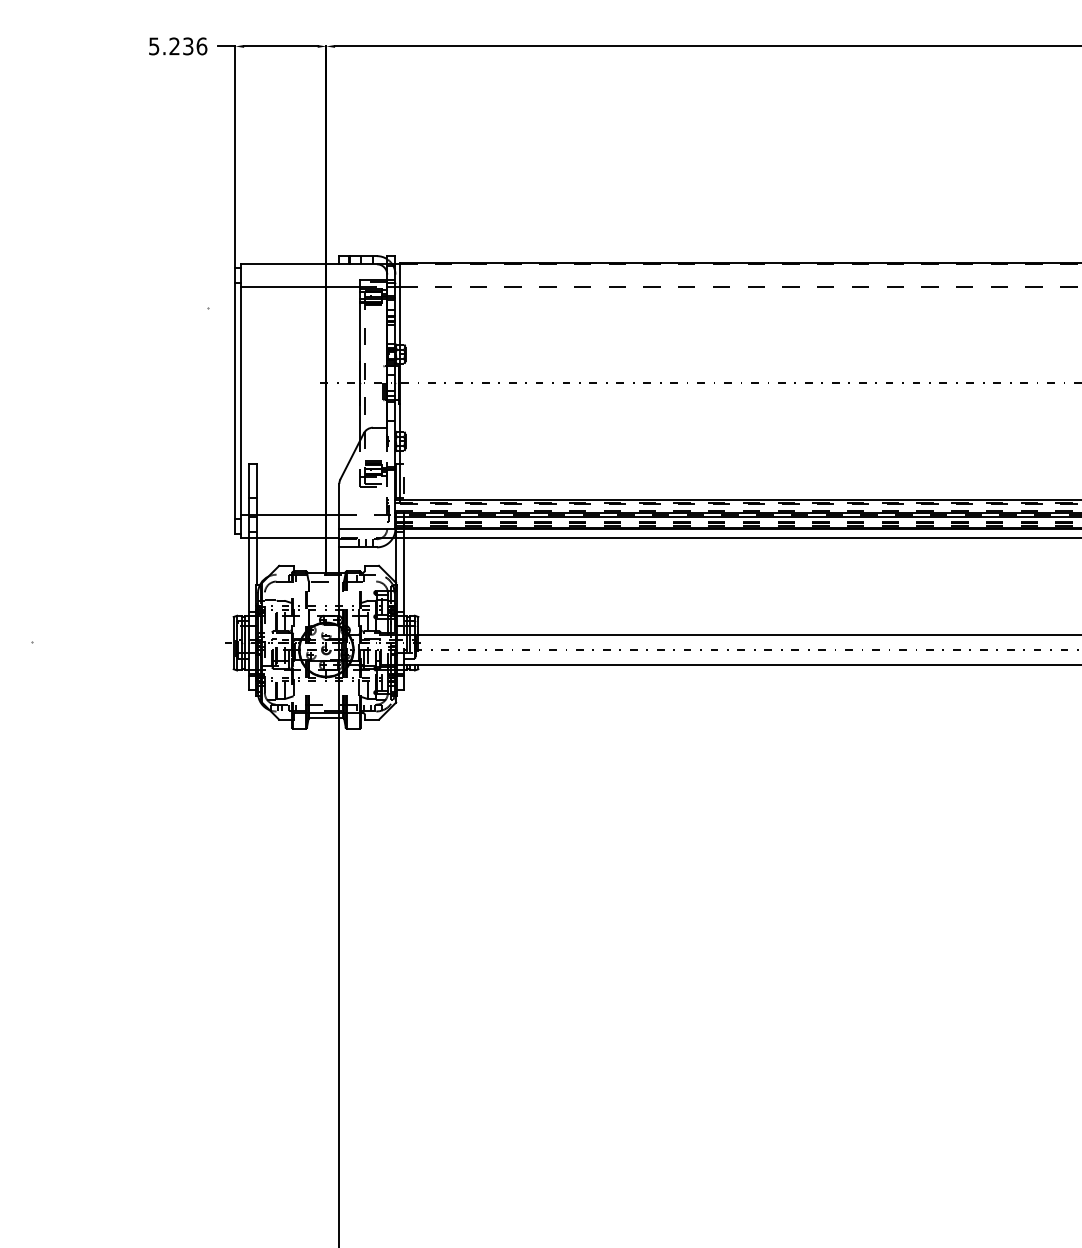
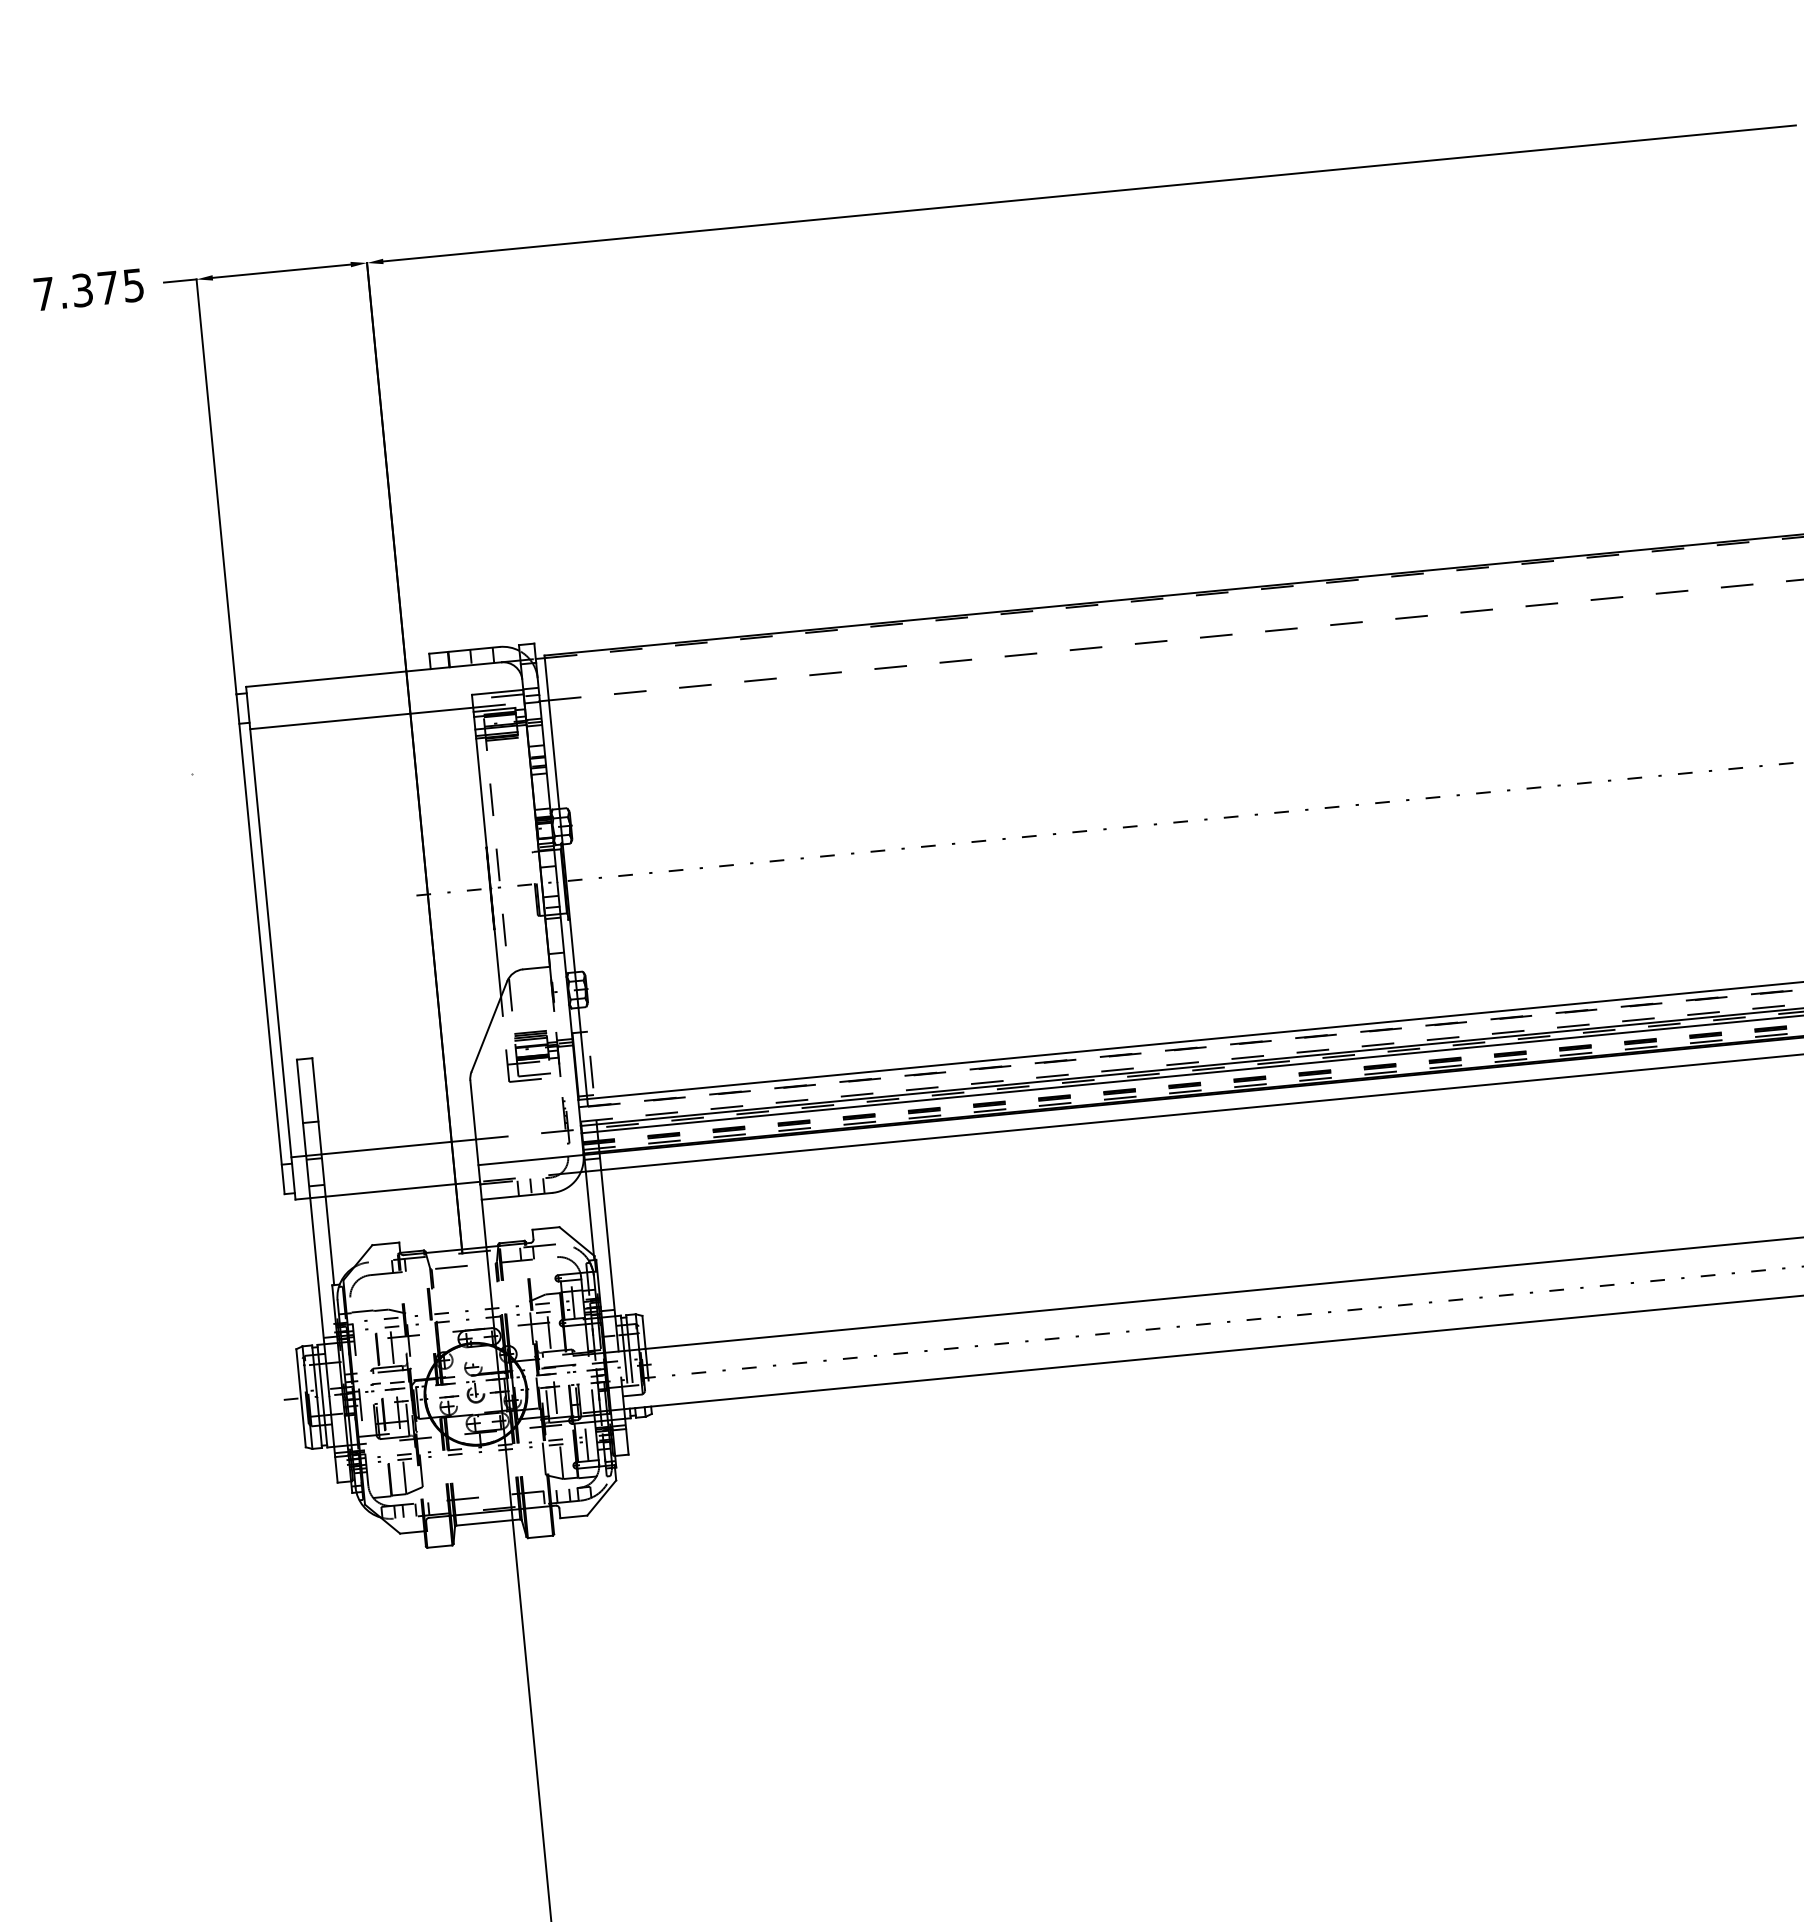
text: (178, 46) -> (89, 289), 5.236 -> 7.375

